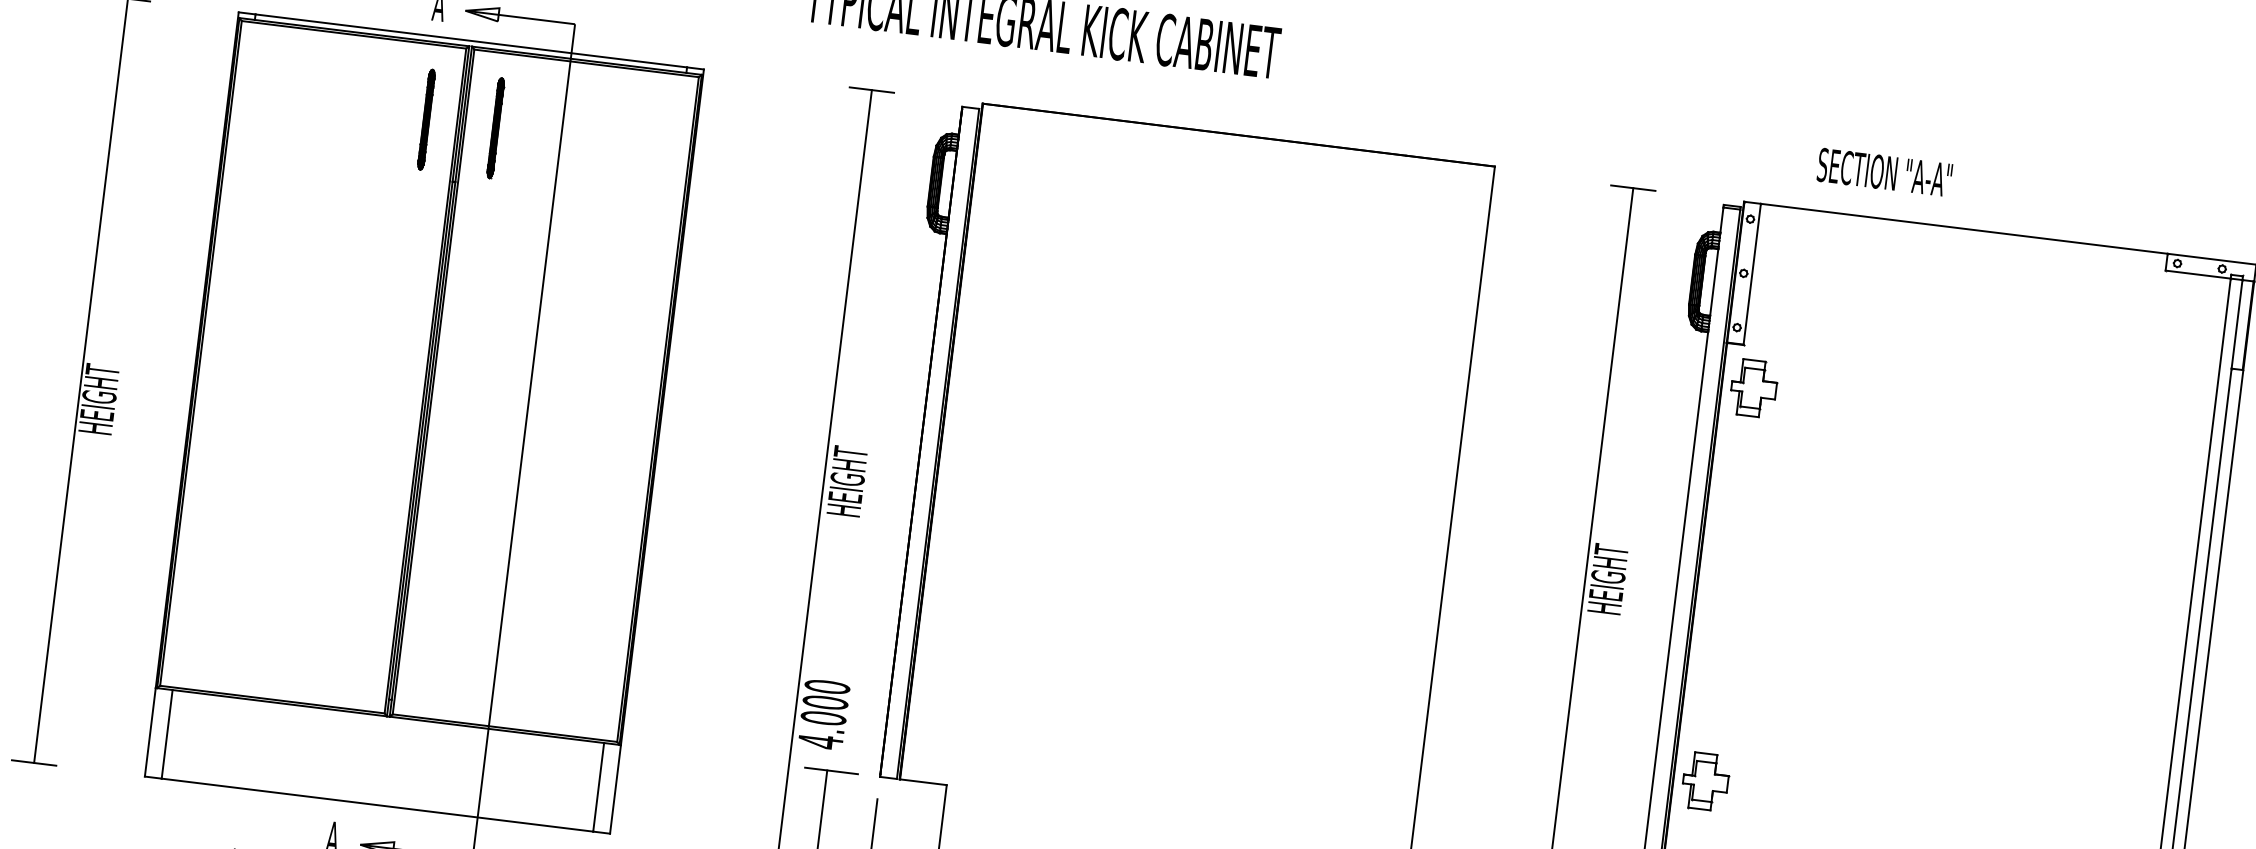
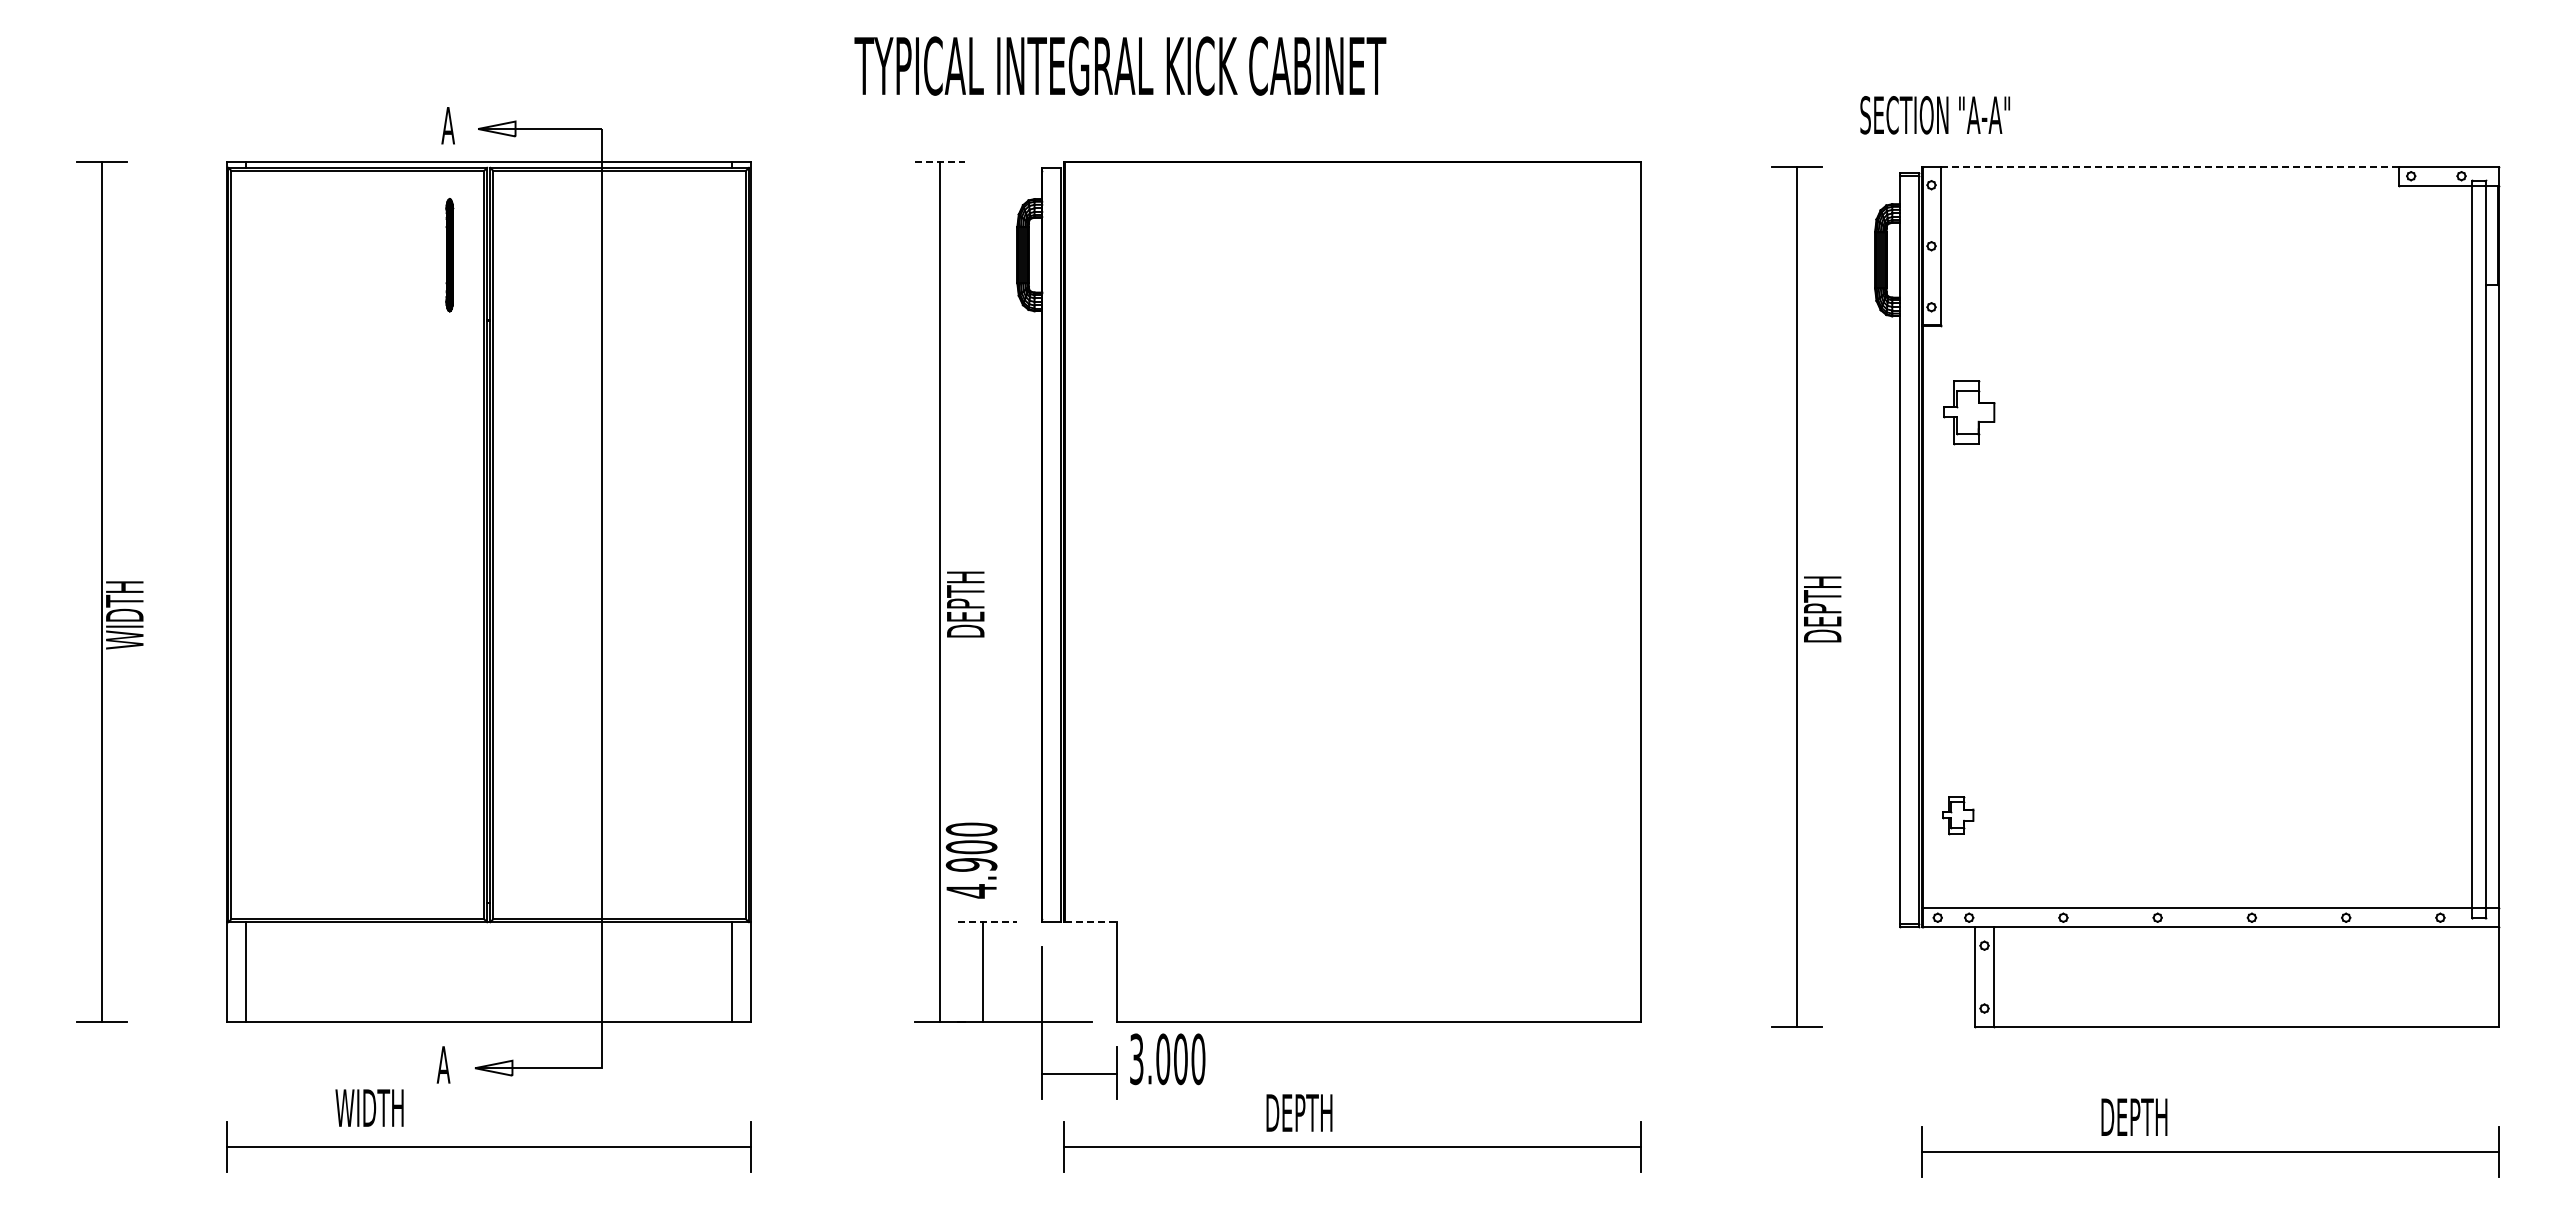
line: (871, 89) -> (939, 161), solid -> dashed
part: (495, 127) -> (527, 254), removed
text: (1884, 172) -> (1934, 115), moved
line: (1964, 228) -> (2170, 166), solid -> dashed
part: (1753, 388) -> (1969, 412), moved
text: (98, 399) -> (124, 610), HEIGHT -> WIDTH
text: (847, 480) -> (965, 597), HEIGHT -> DEPTH
text: (1608, 578) -> (1822, 602), HEIGHT -> DEPTH
text: (823, 717) -> (971, 864), 4.000 -> 4.900
line: (831, 771) -> (987, 922), solid -> dashed
line: (923, 782) -> (1091, 922), solid -> dashed
part: (1705, 782) -> (1958, 815), size x0.6

